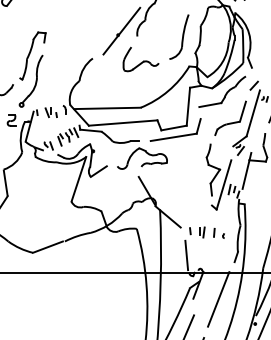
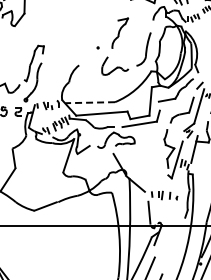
line: (121, 30) -> (100, 44), removed
line: (107, 108) -> (90, 102), solid -> dashed
line: (218, 299) -> (173, 245), removed

